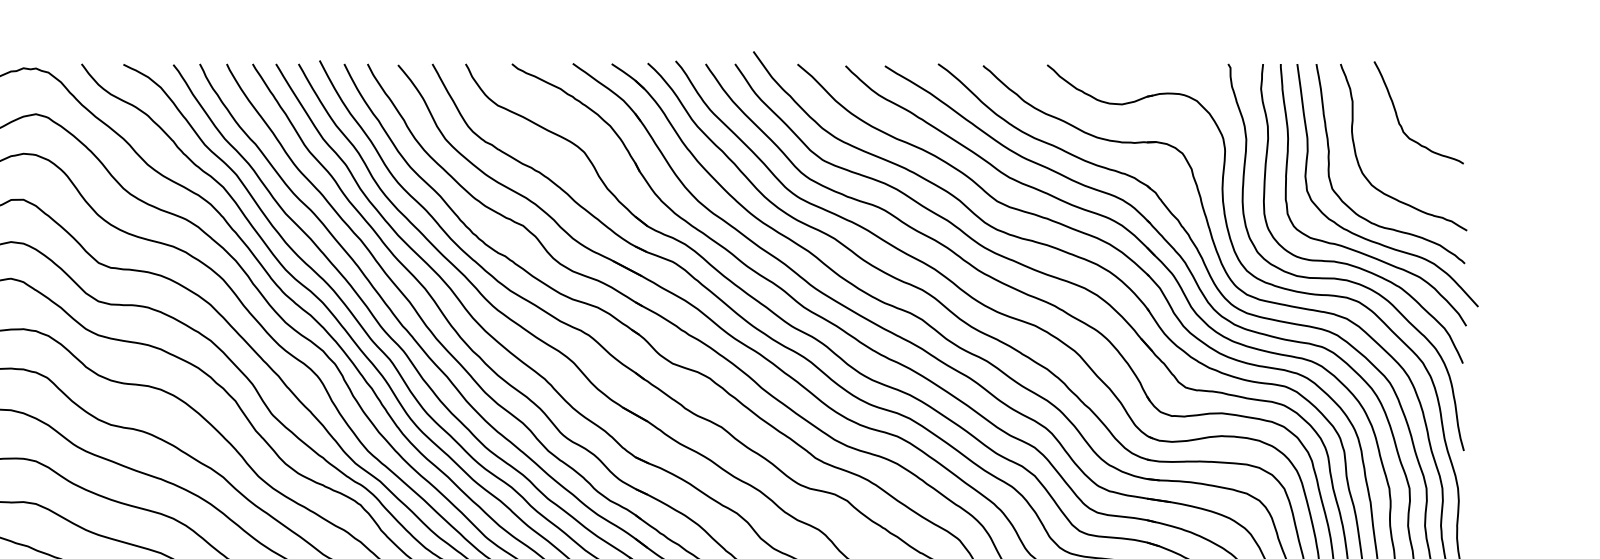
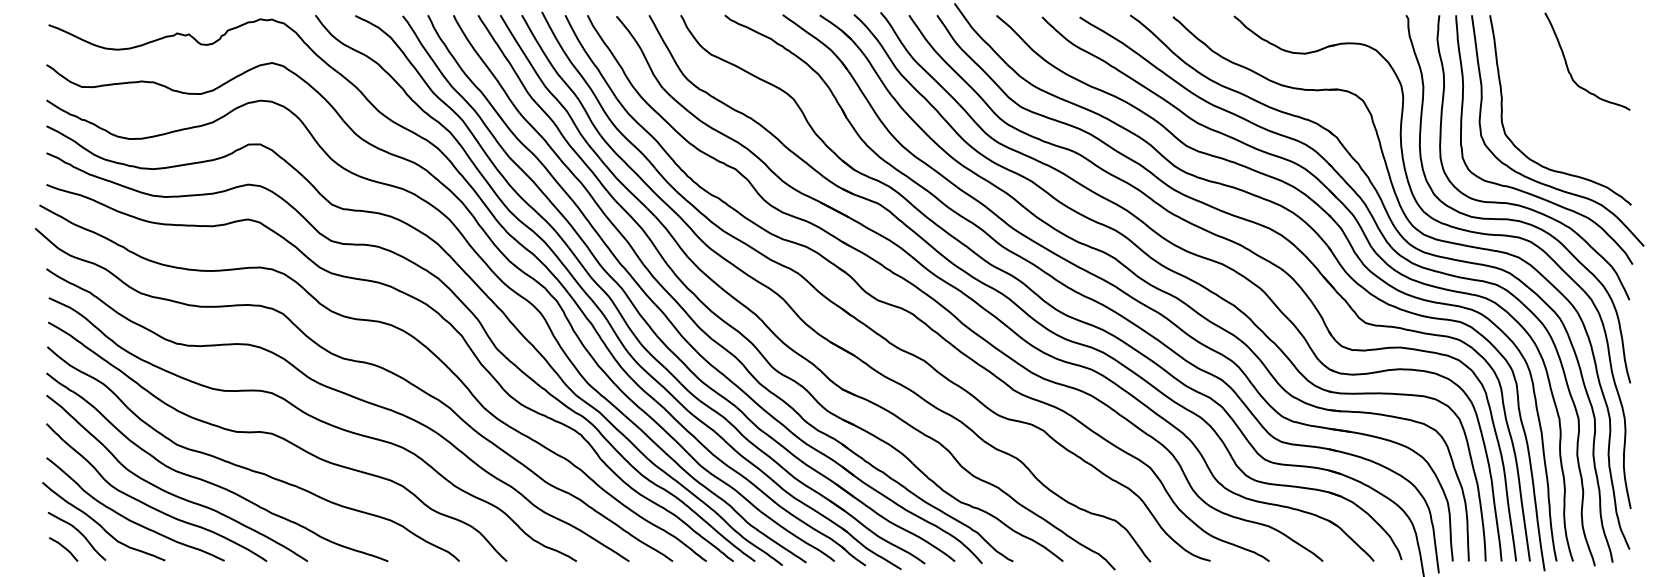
curve: (1358, 160) -> (1530, 107), removed

